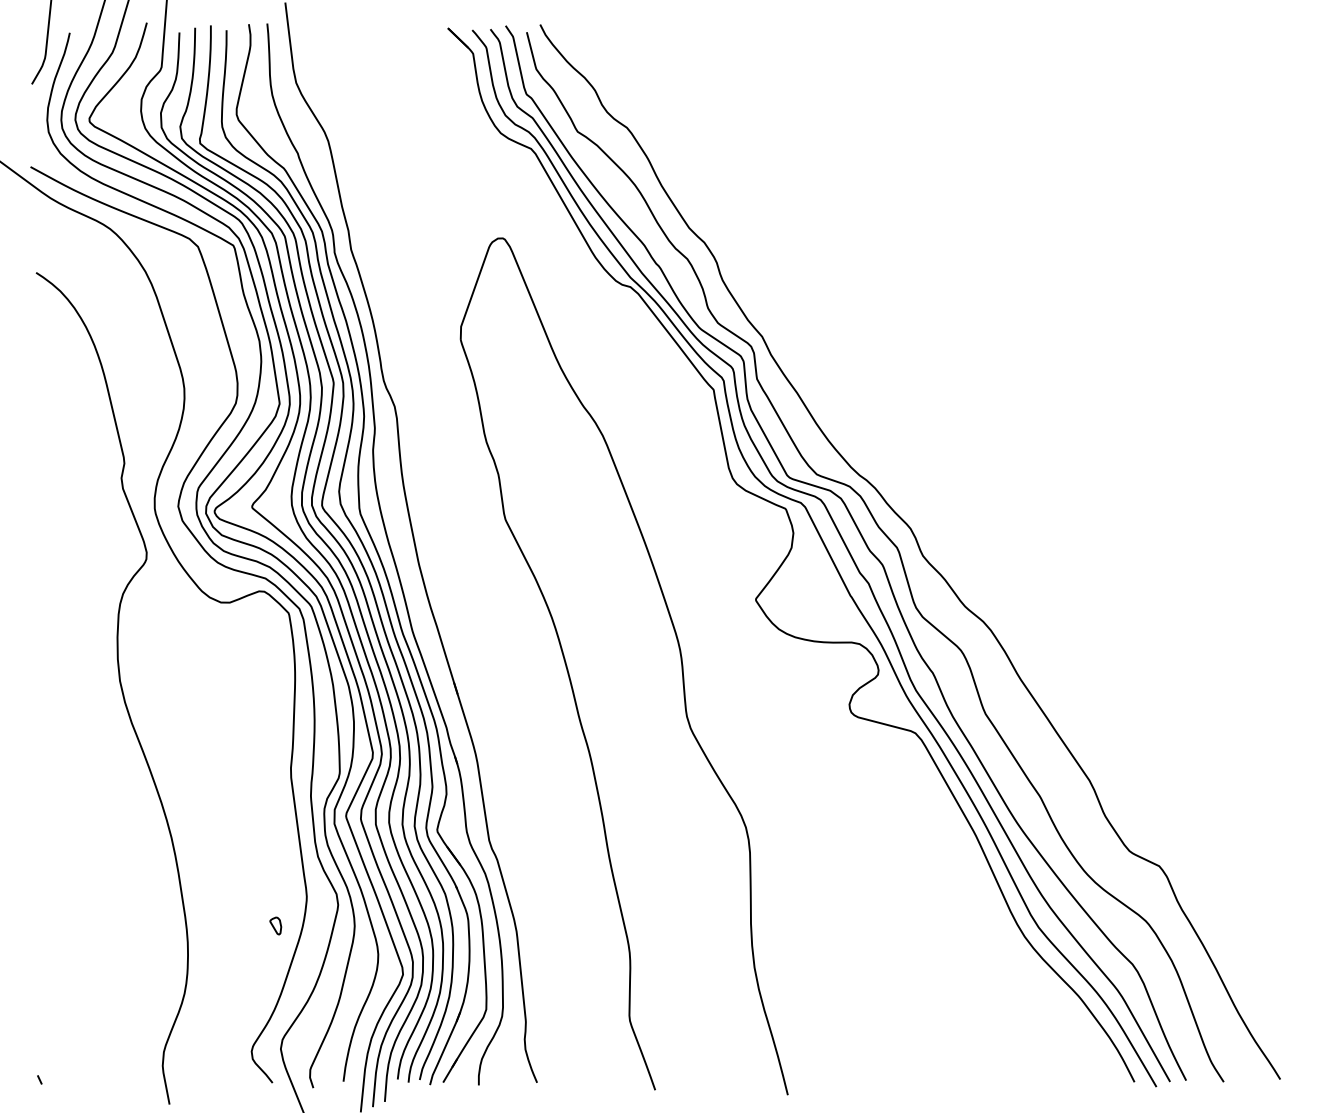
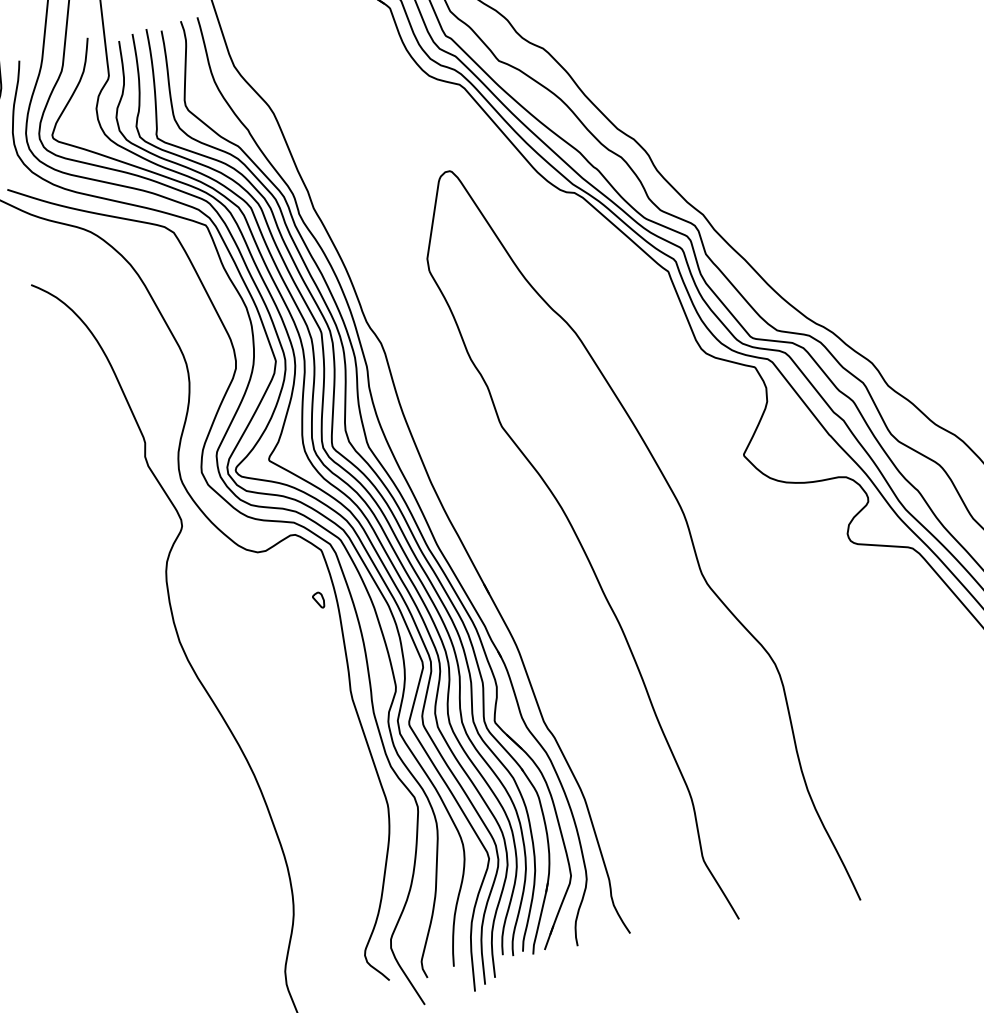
part: (275, 925) -> (318, 600), moved

